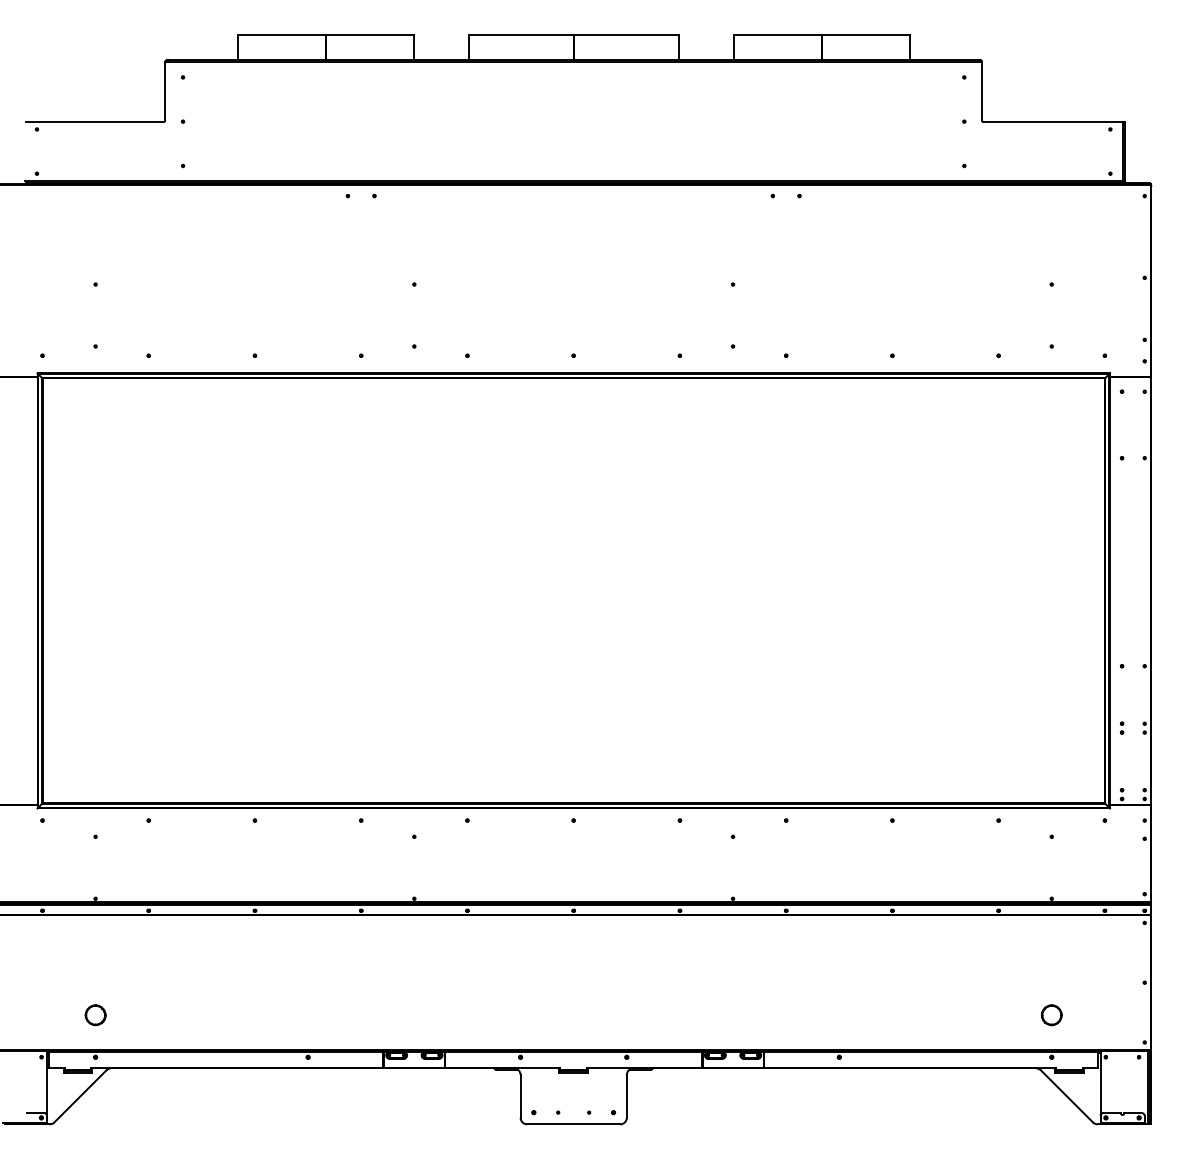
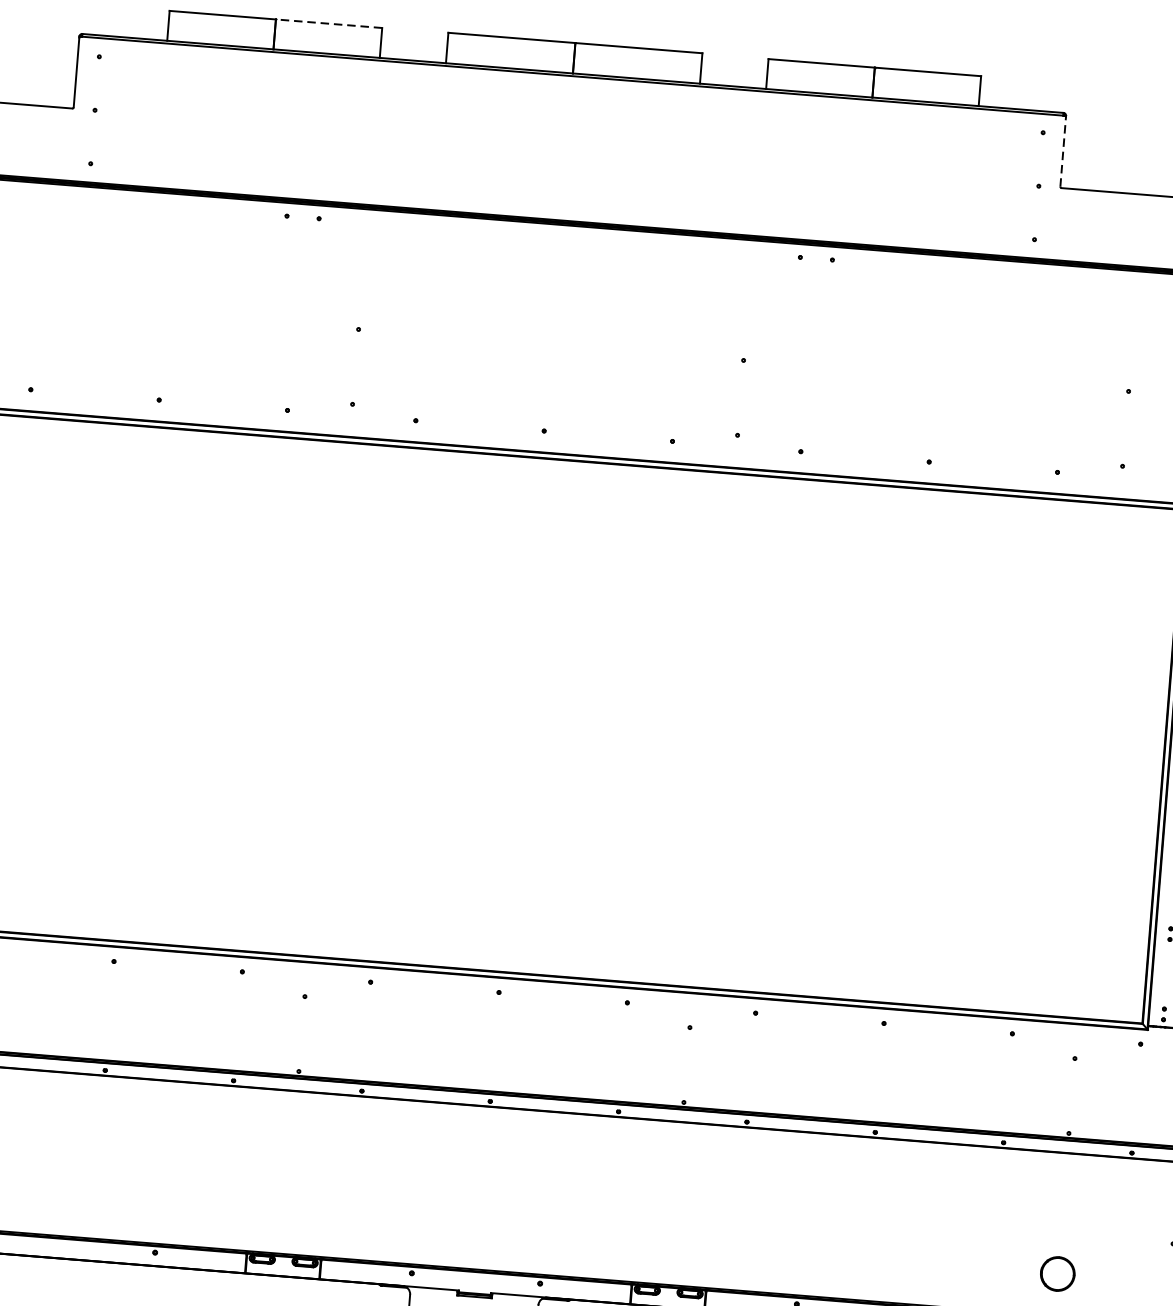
line: (369, 35) -> (328, 24), solid -> dashed
line: (982, 91) -> (1063, 151), solid -> dashed
part: (1051, 1015) -> (1057, 1274), size x1.4

